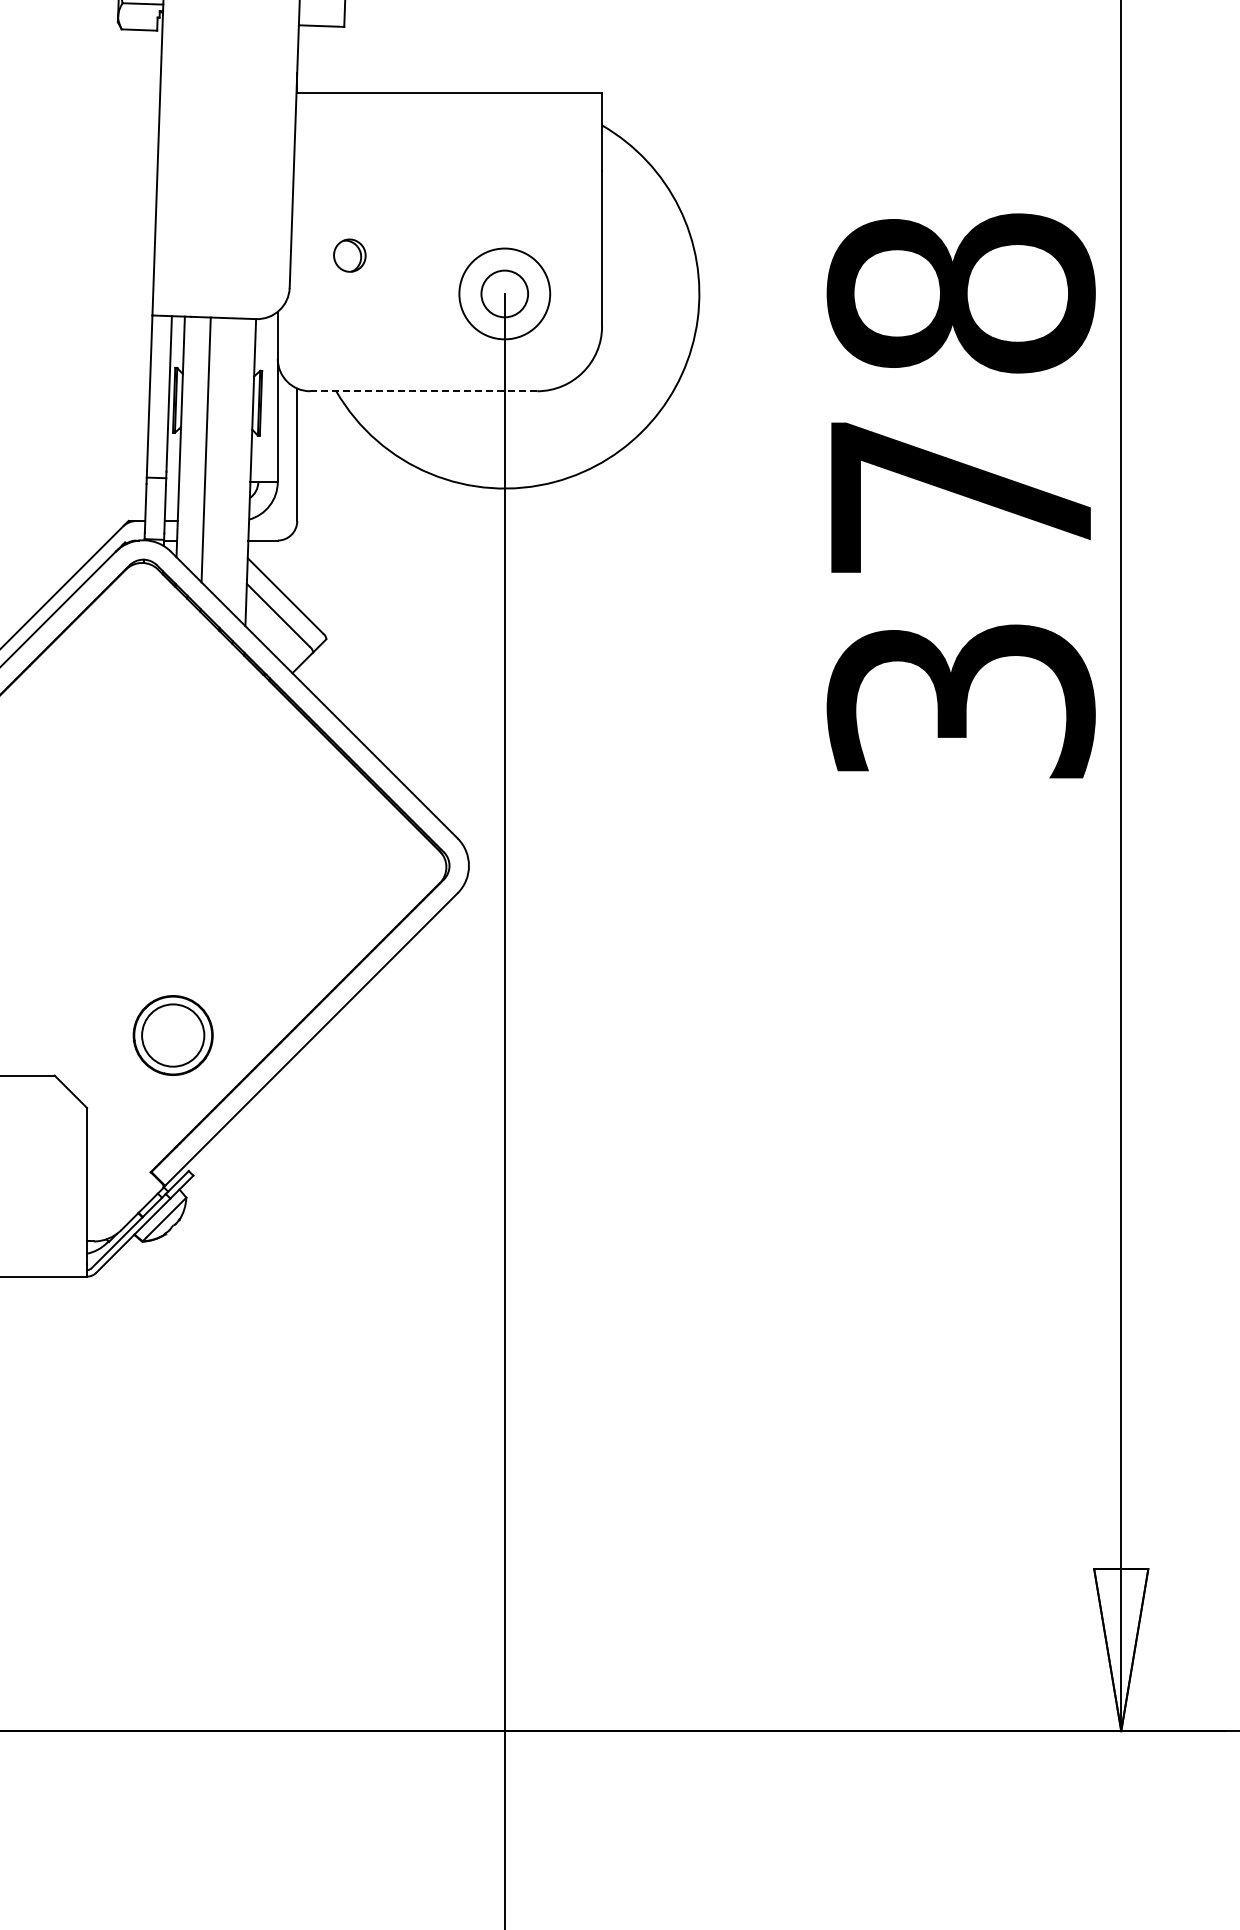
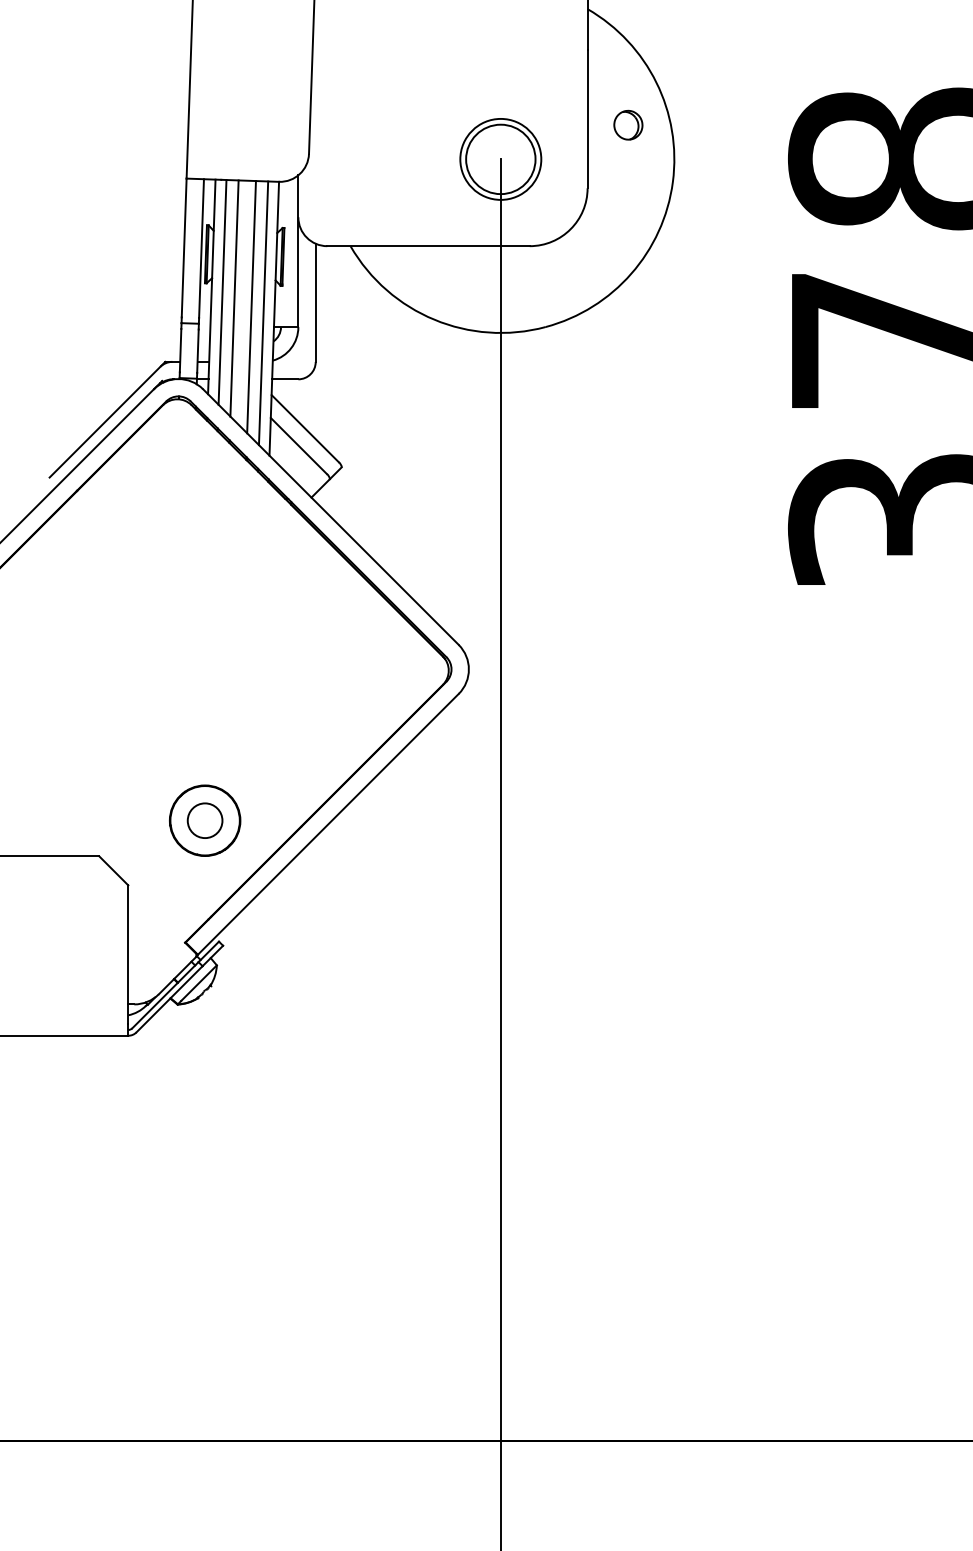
part: (349, 255) -> (628, 125), moved
circle: (504, 293) -> (500, 158), size x1.67
line: (423, 391) -> (428, 246), dashed -> solid
line: (192, 443) -> (222, 292), added
line: (225, 459) -> (251, 307), added
line: (238, 466) -> (263, 313), added
circle: (172, 1035) -> (204, 820), size x0.62

